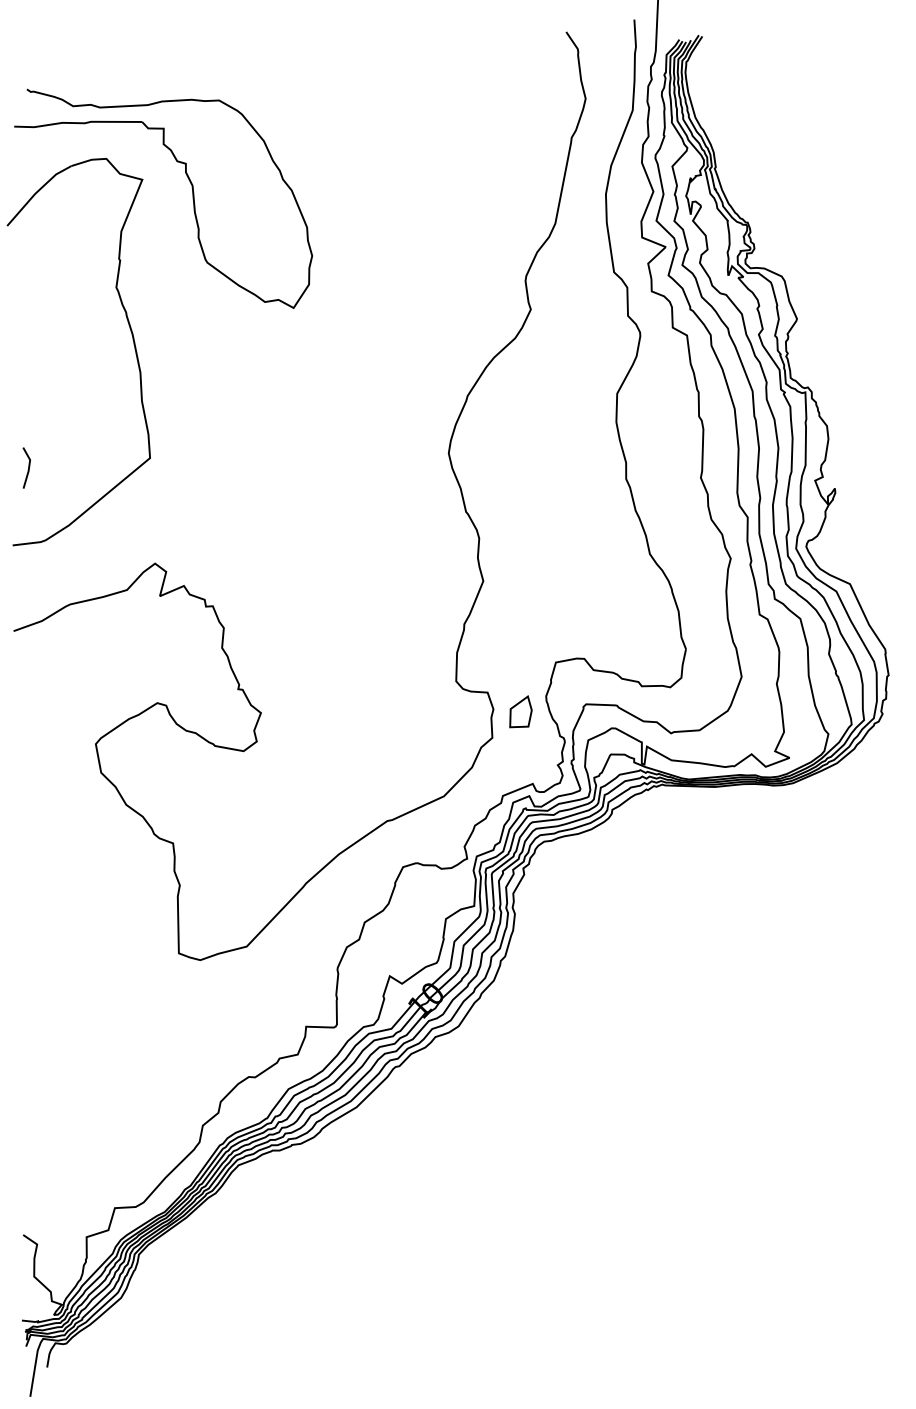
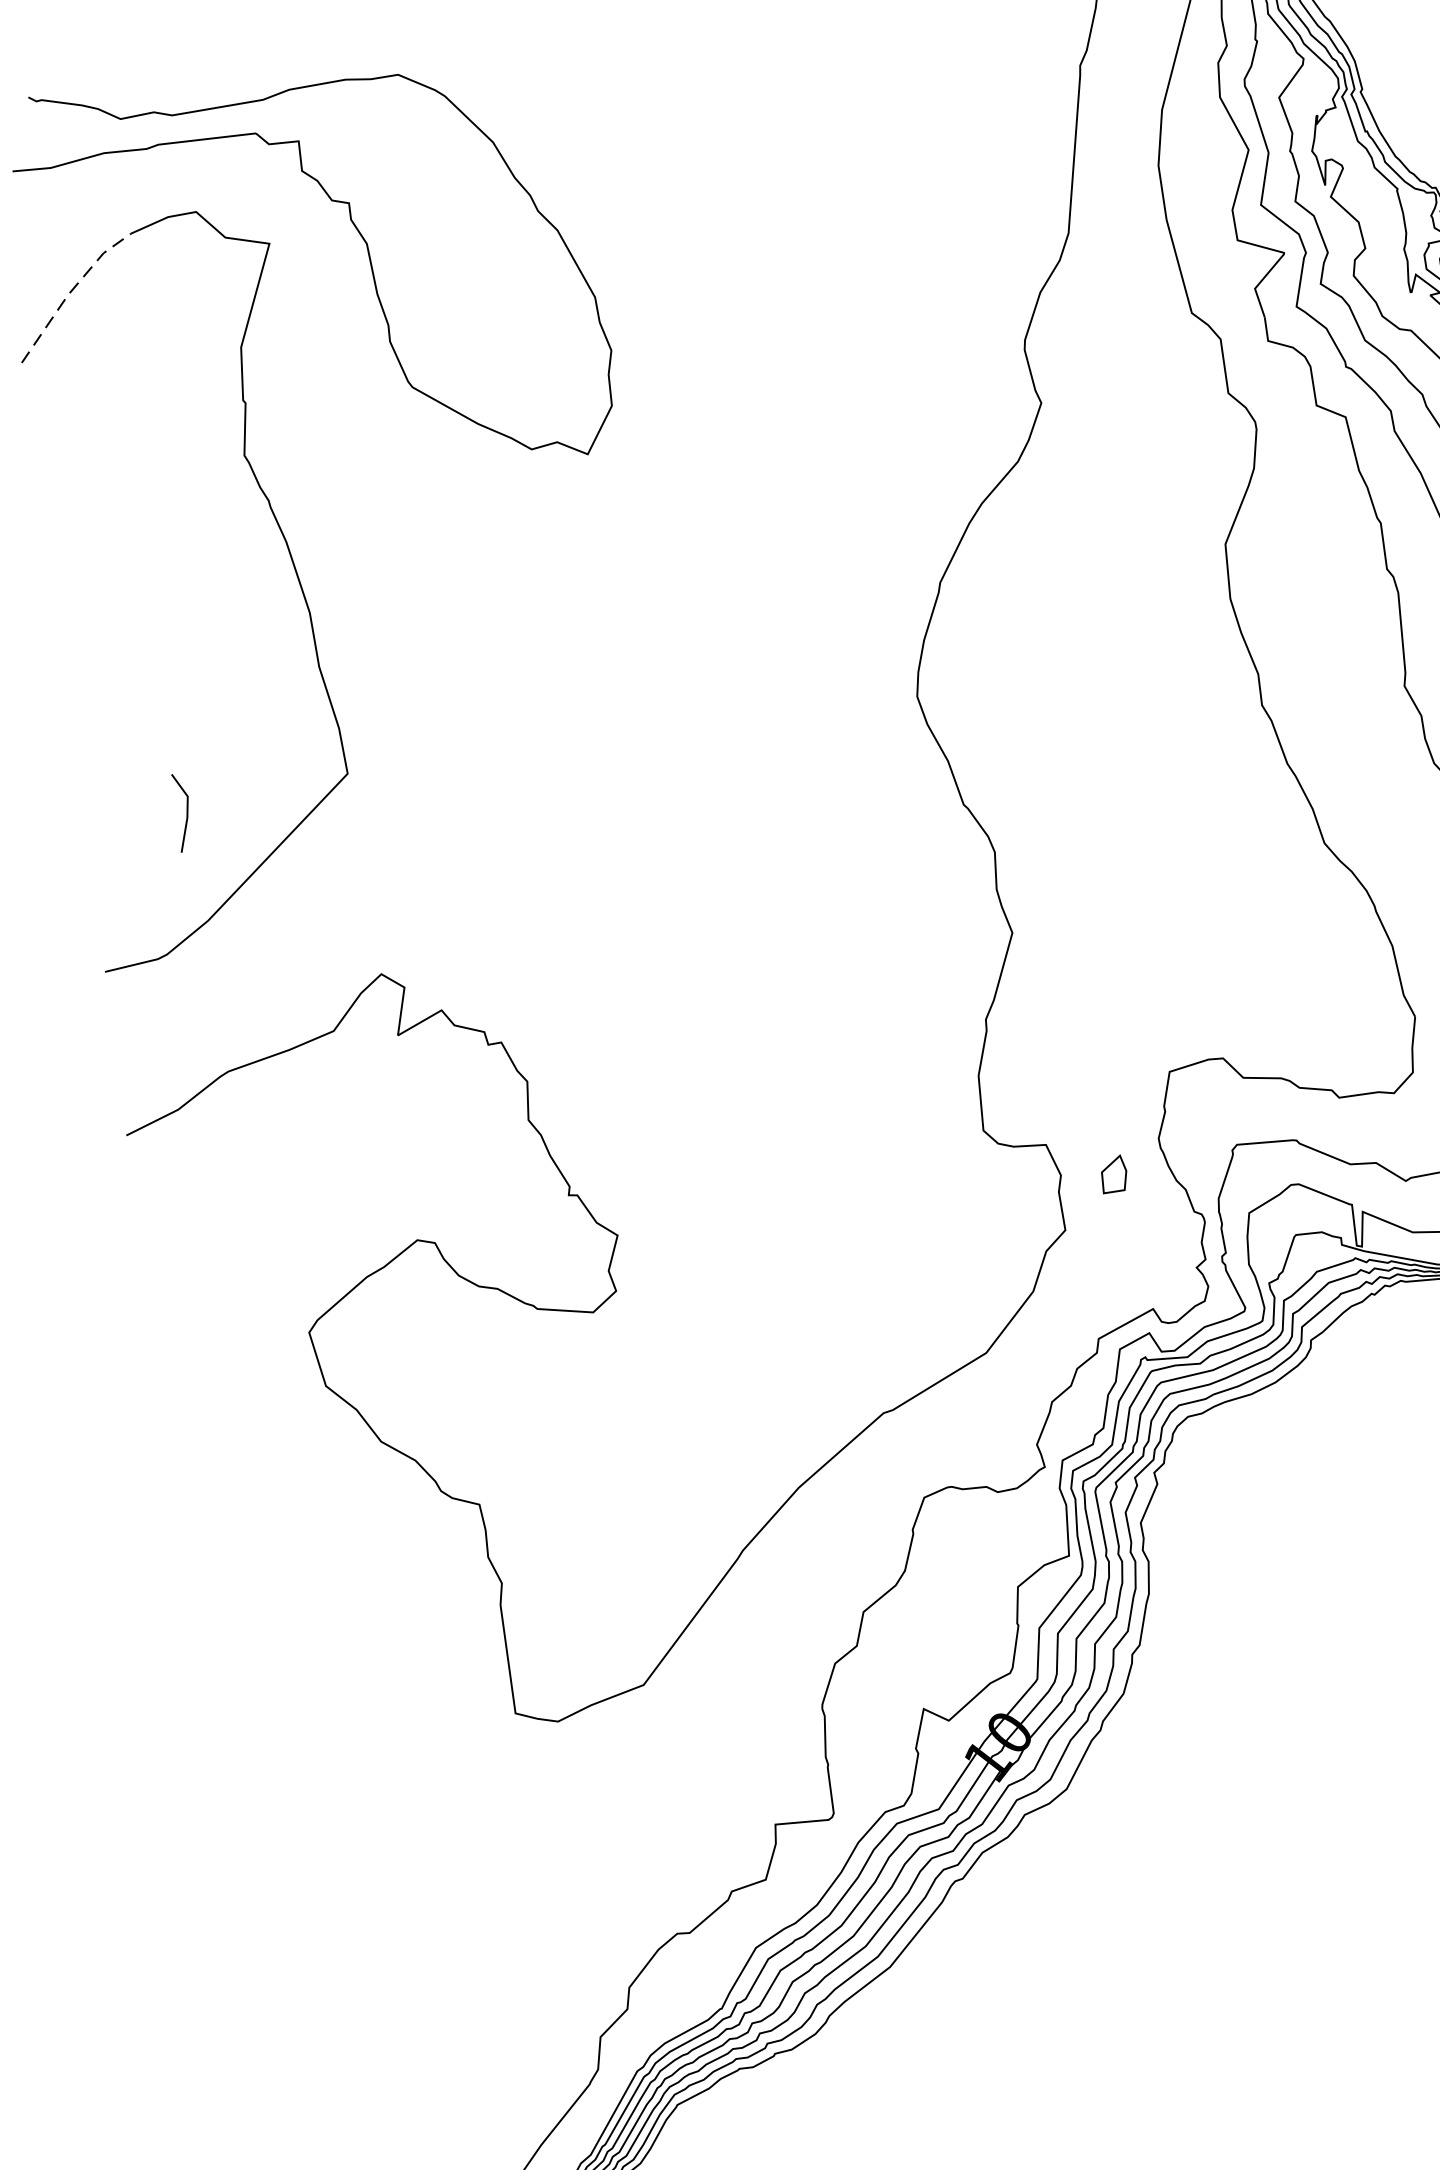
line: (36, 192) -> (70, 292), solid -> dashed
line: (28, 467) -> (186, 811), moved
part: (520, 711) -> (1113, 1173), size x0.6

